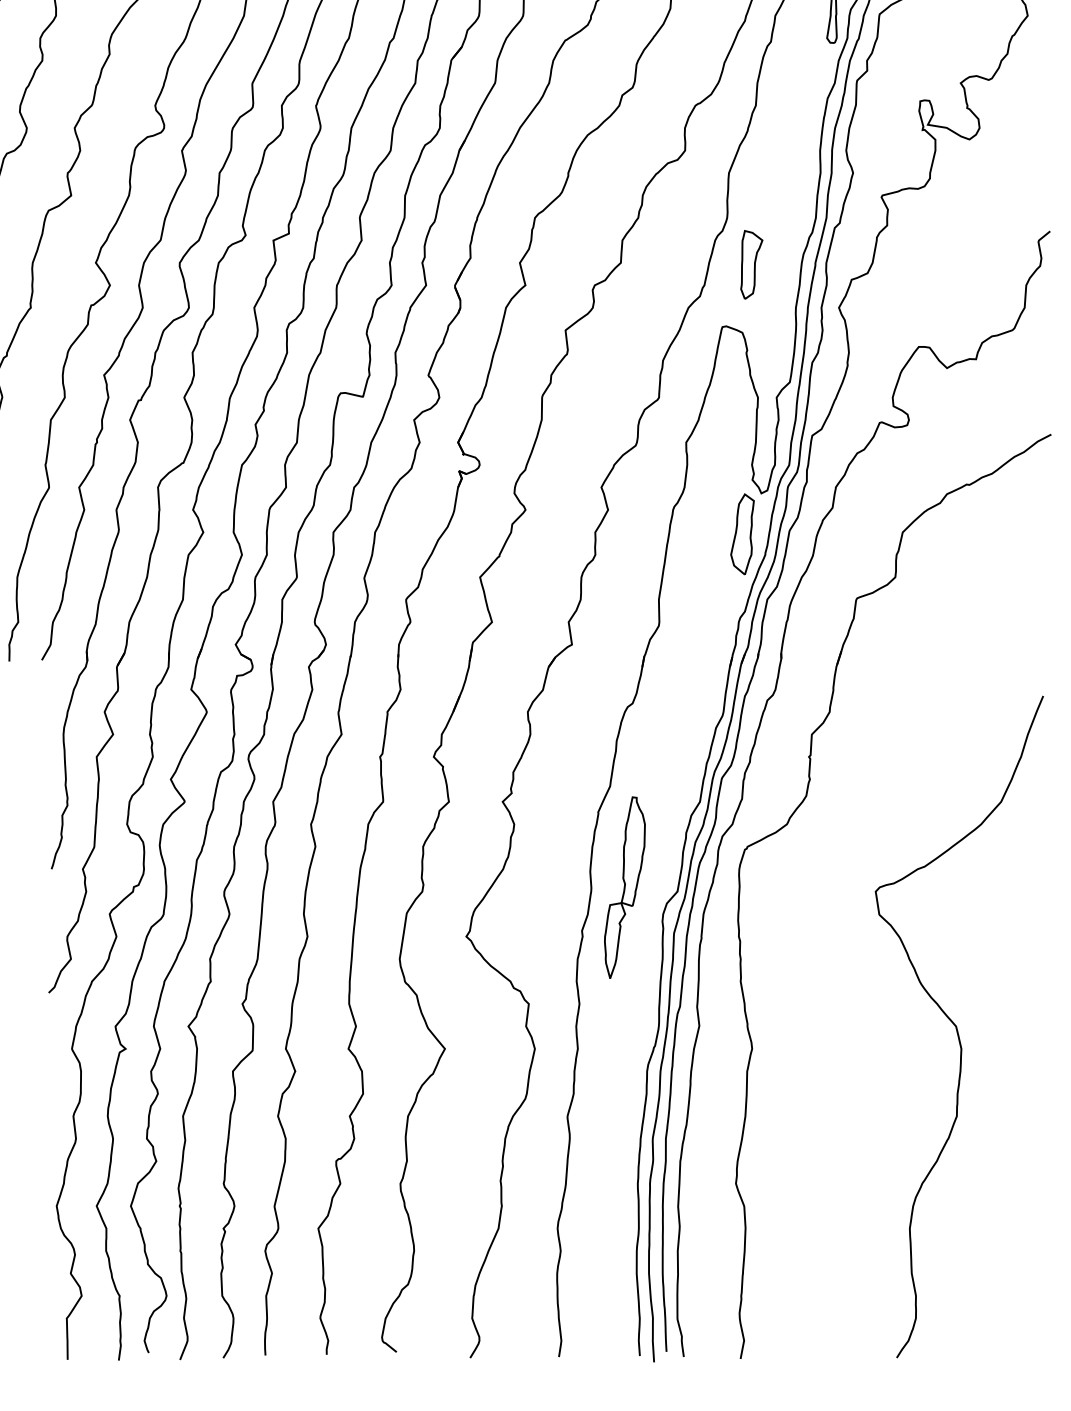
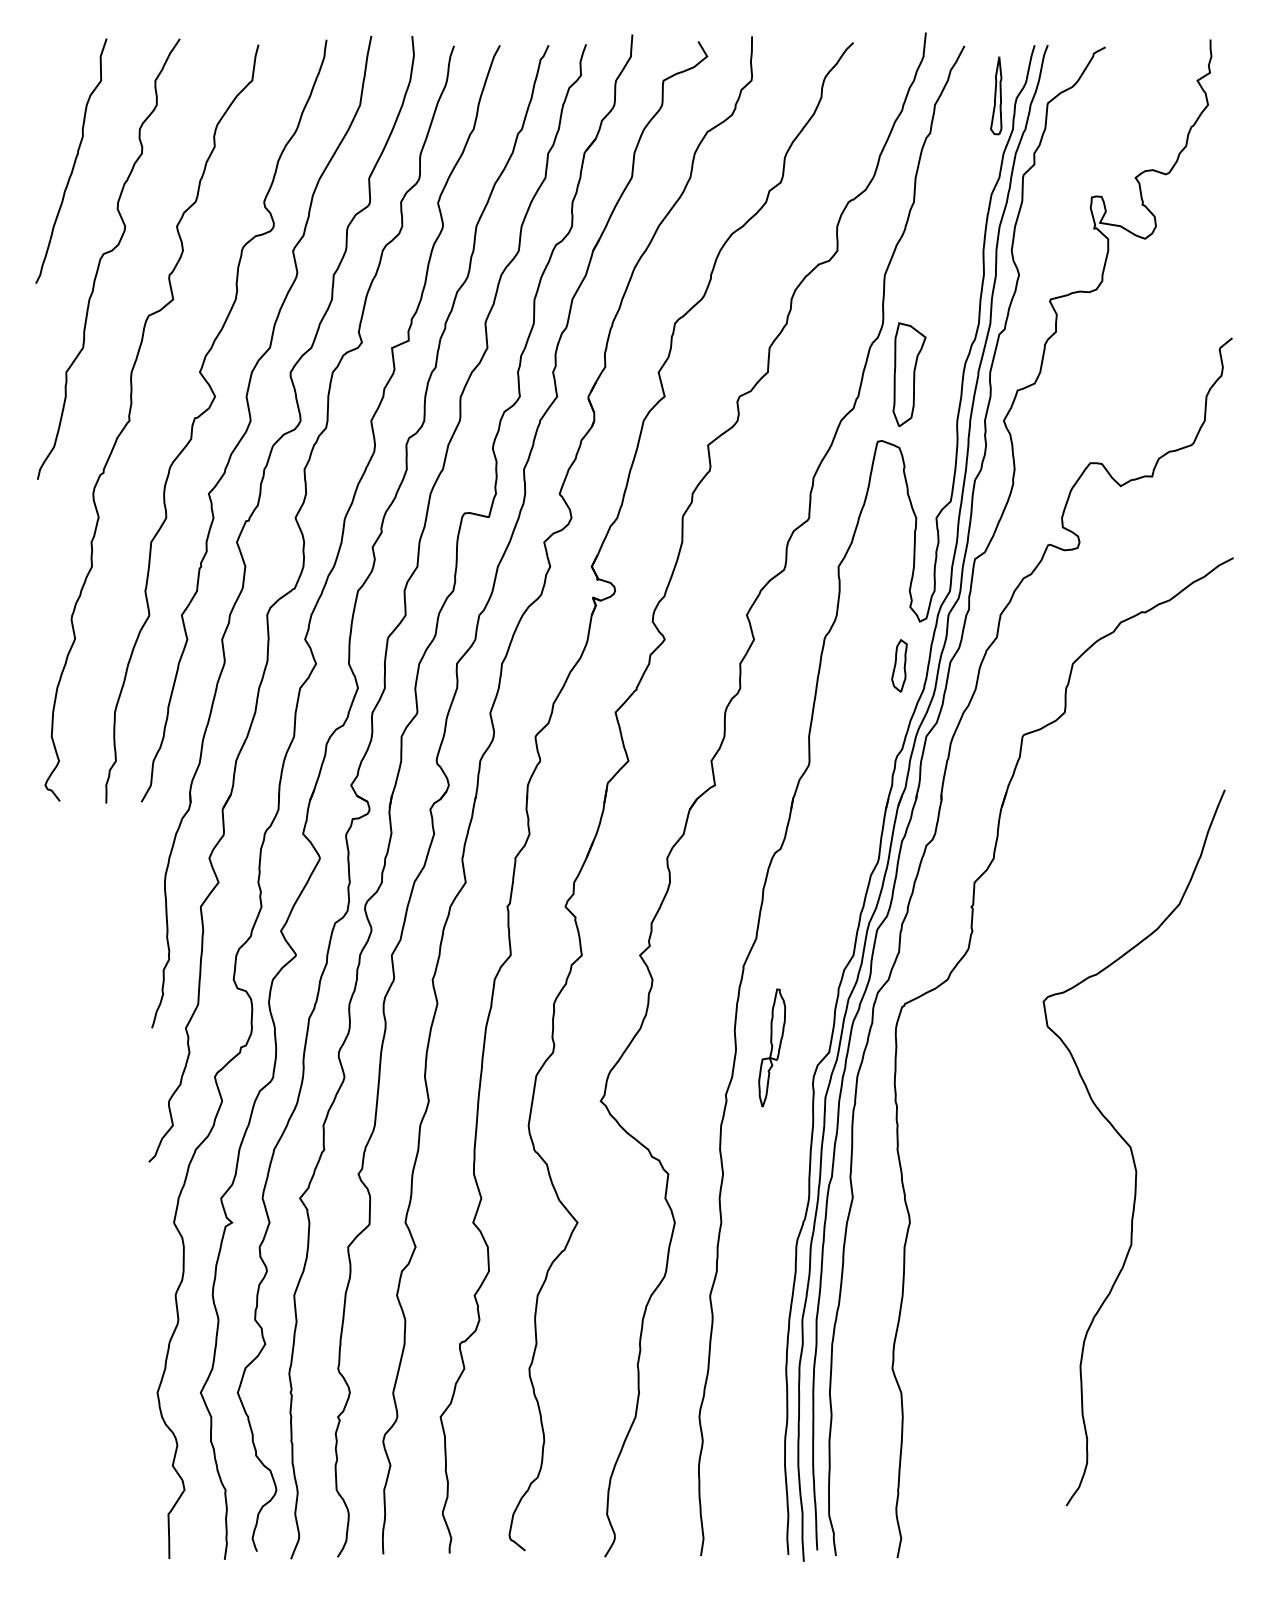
part: (751, 264) -> (909, 373), size x1.4
part: (742, 533) -> (899, 665), size x0.6
part: (624, 886) -> (771, 1047), size x0.6
curve: (956, 1026) -> (1131, 1147), moved

